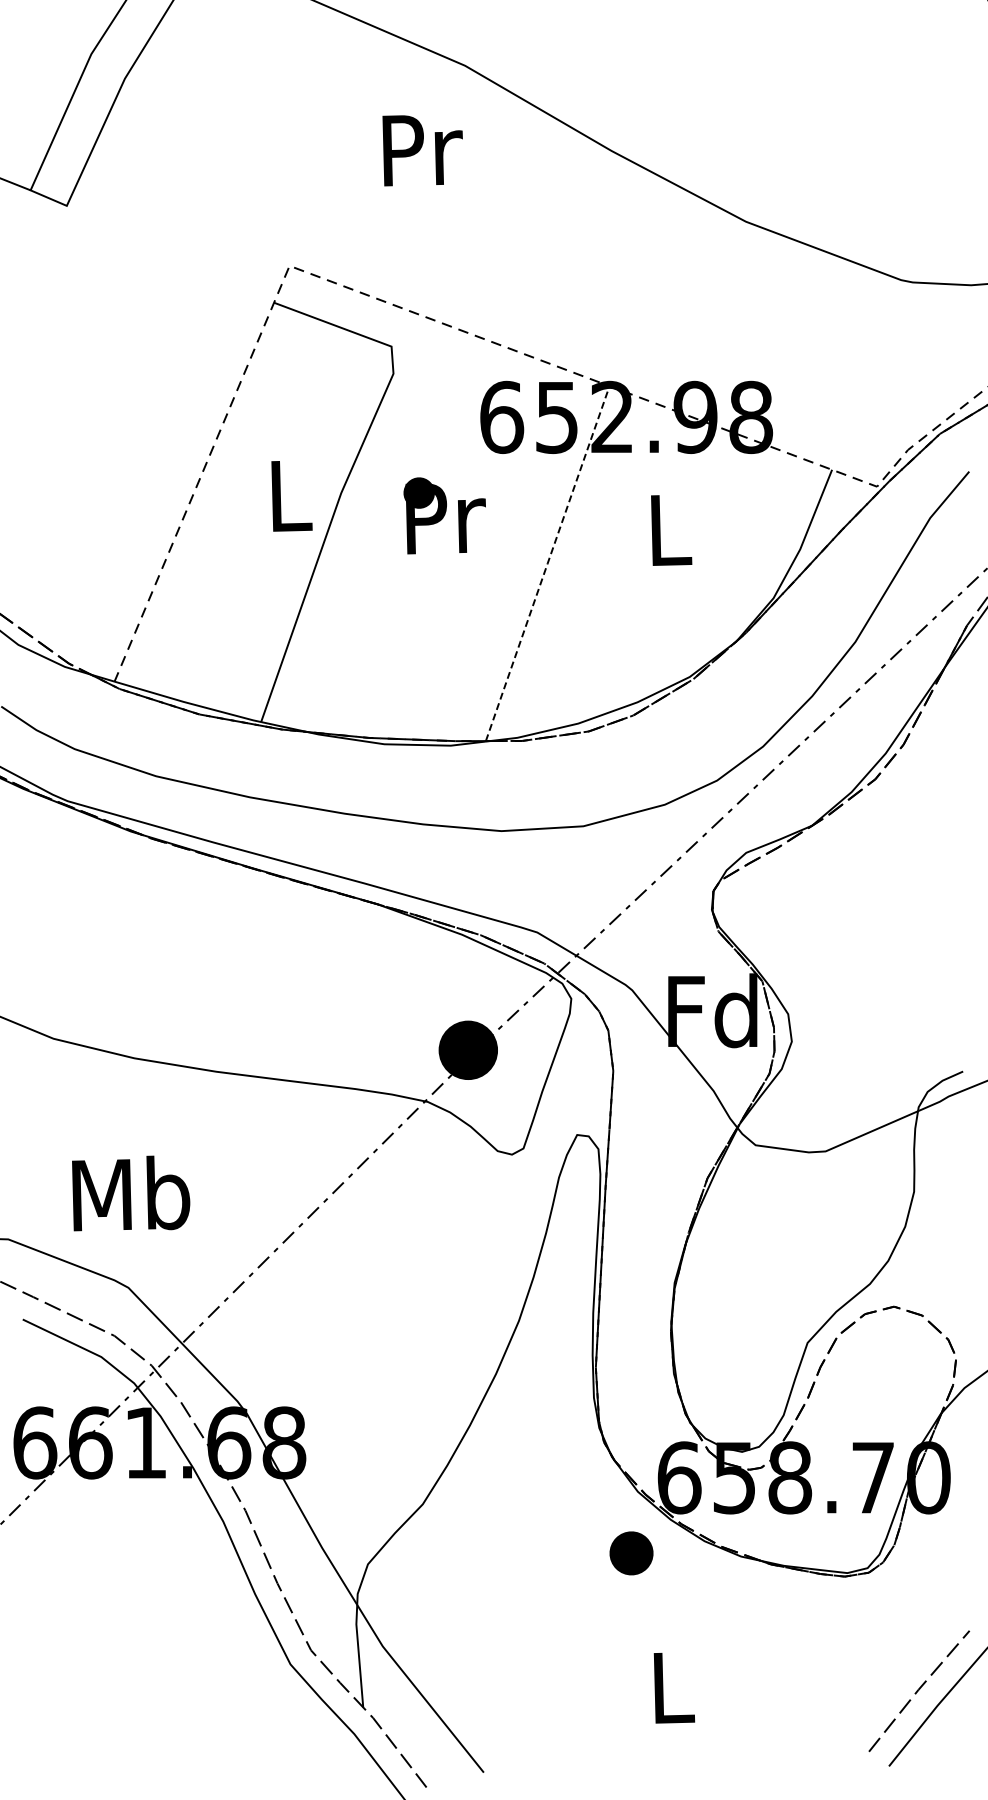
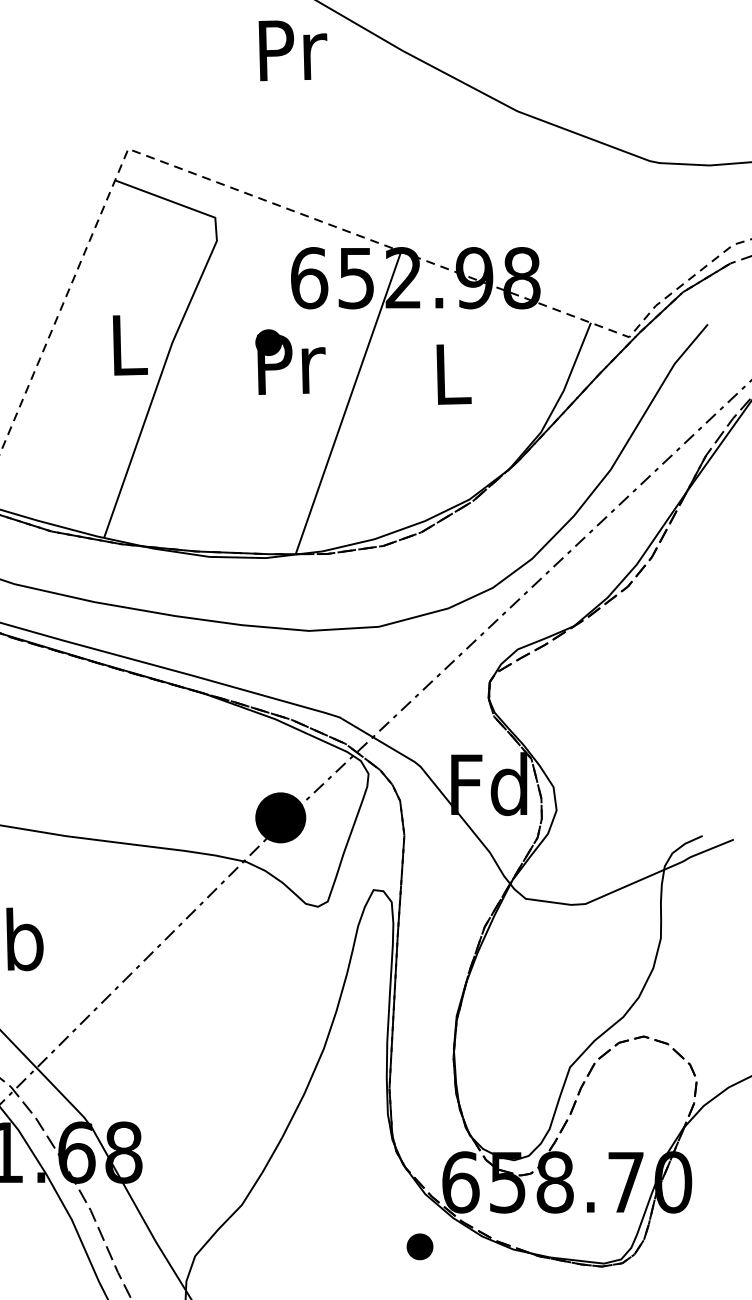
text: (422, 150) -> (292, 50), moved
text: (444, 515) -> (290, 361), moved
line: (547, 563) -> (348, 402), dashed -> solid
part: (631, 1553) -> (419, 1246), size x0.71

